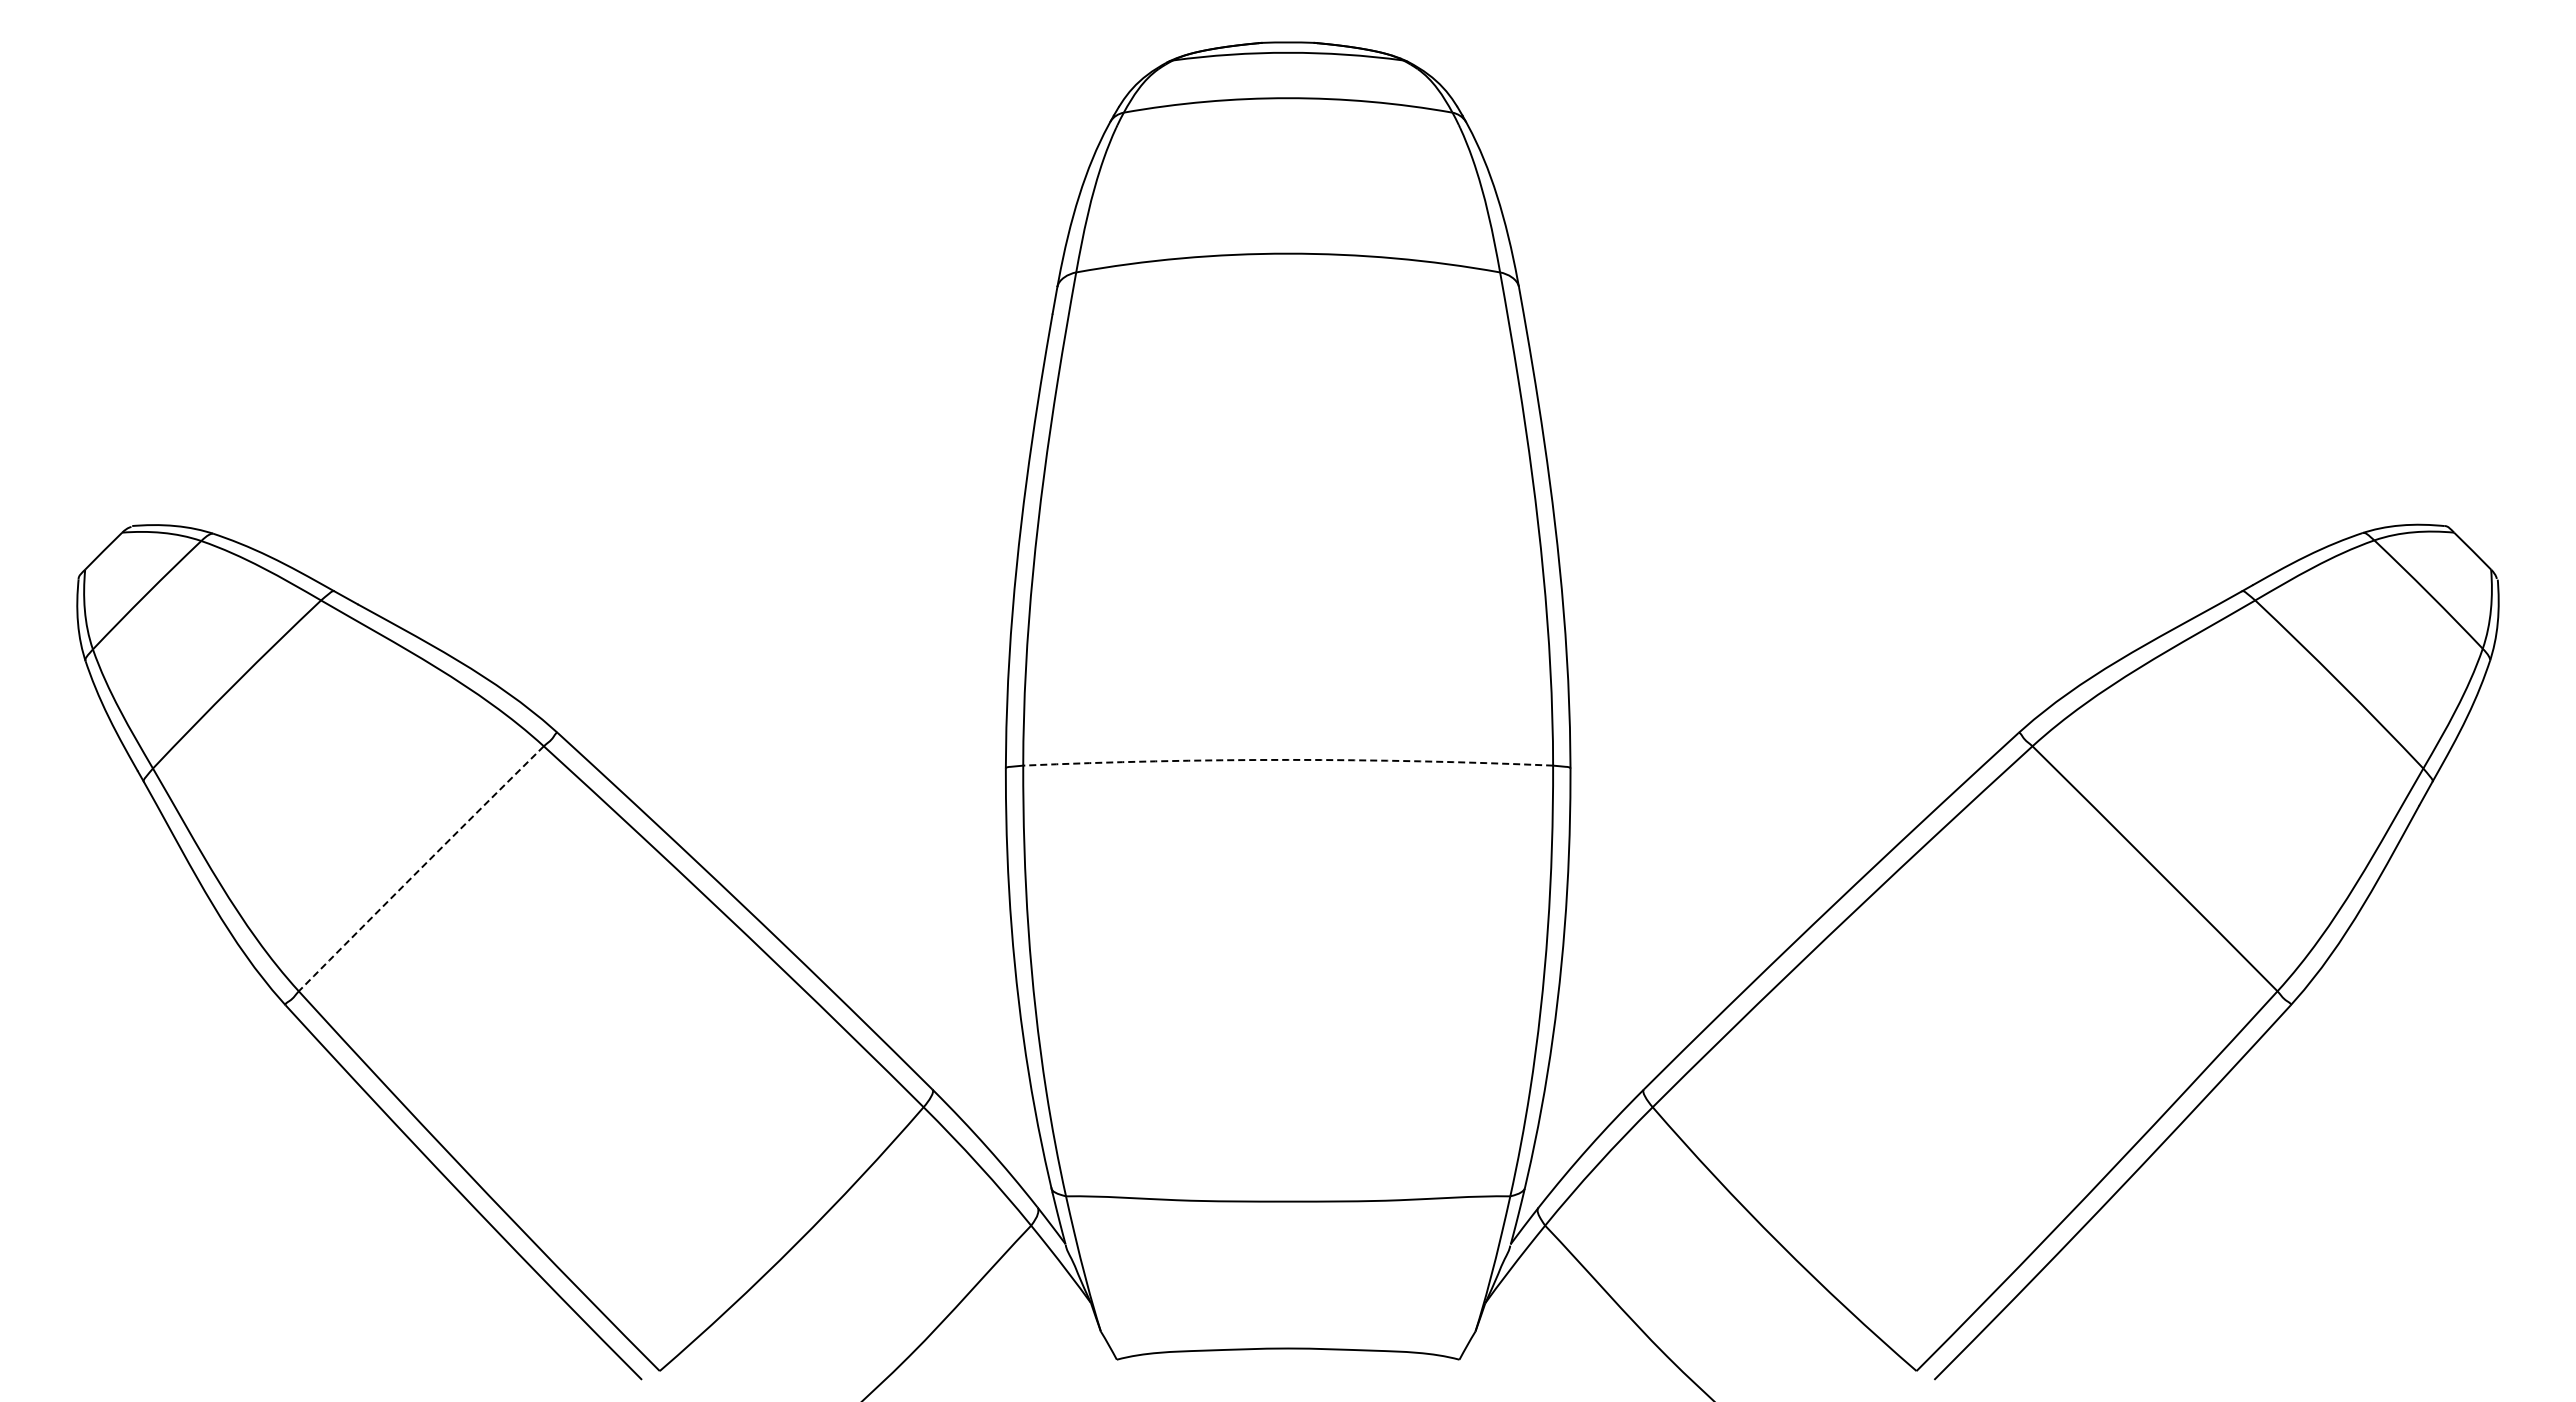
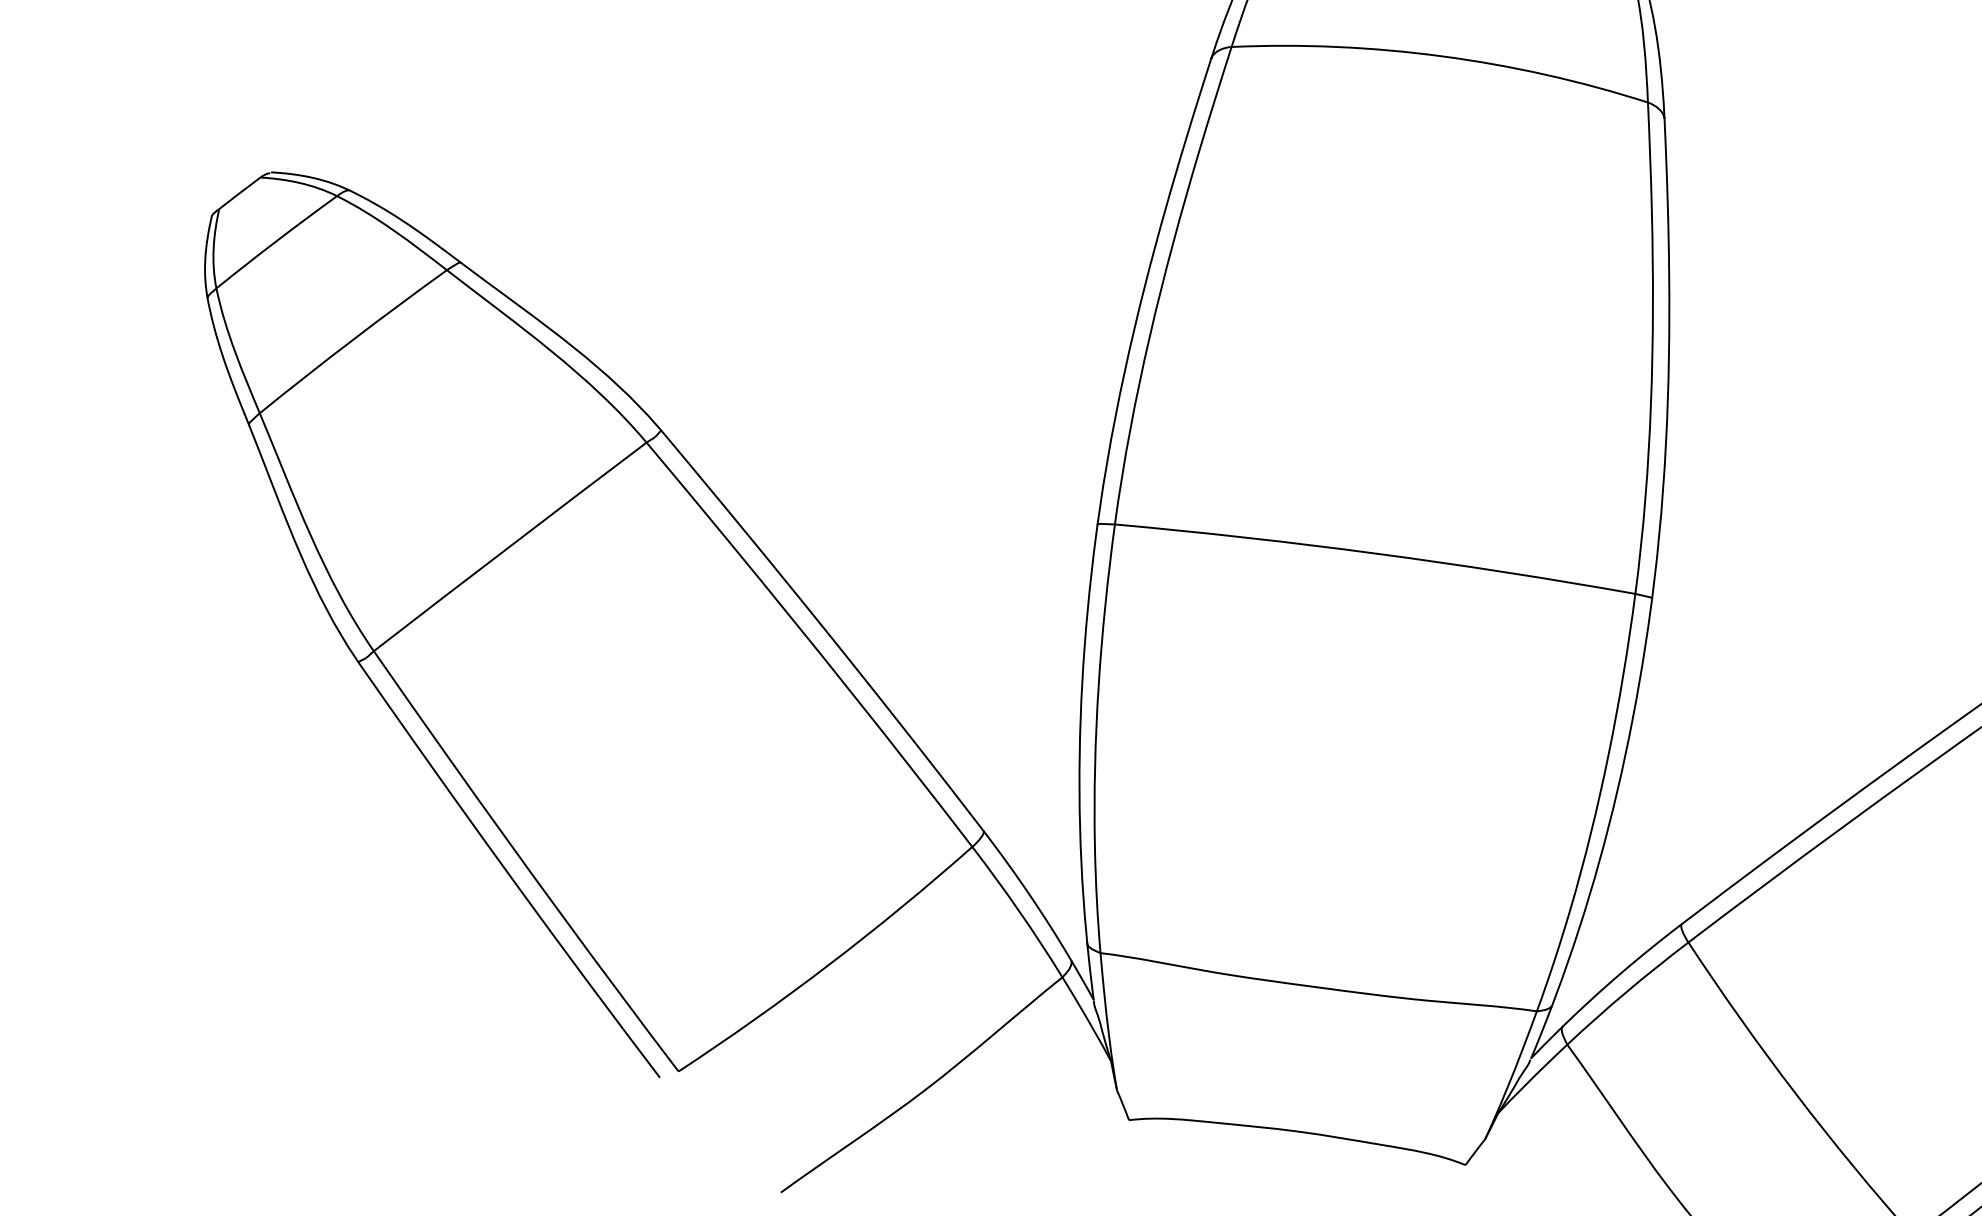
arc: (1288, 759) -> (1376, 553), dashed -> solid
arc: (420, 868) -> (509, 546), dashed -> solid

